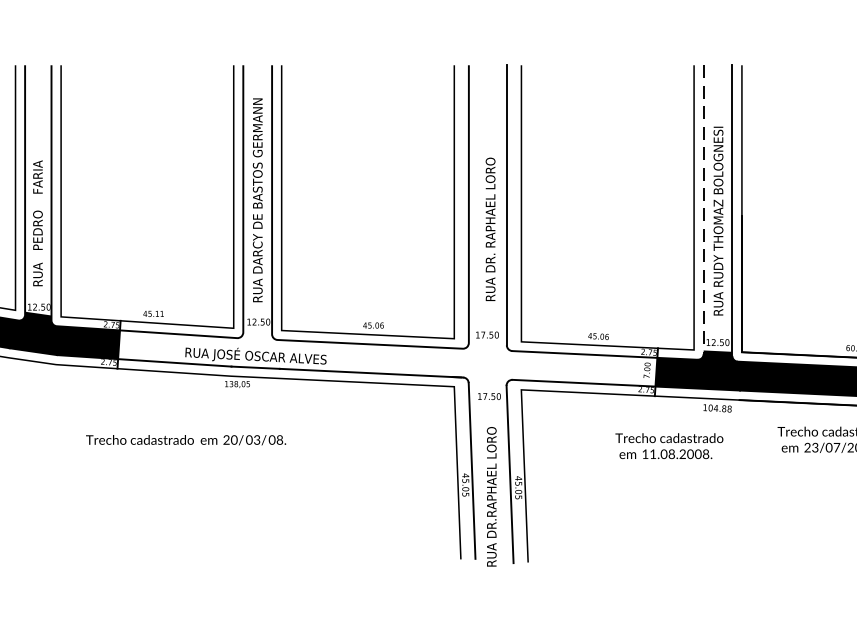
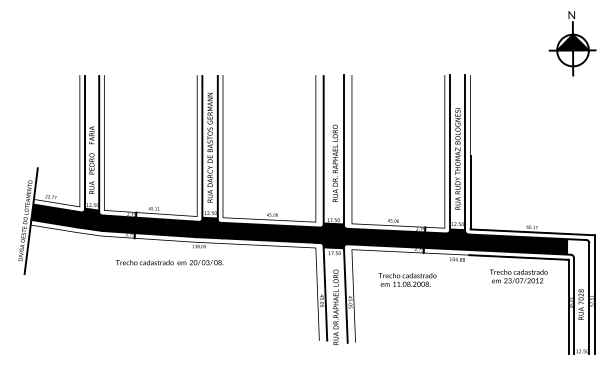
line: (702, 209) -> (449, 152), dashed -> solid
fill: (388, 357) -> (280, 232), added
text: (185, 439) -> (169, 262), moved
text: (669, 445) -> (407, 279), moved

